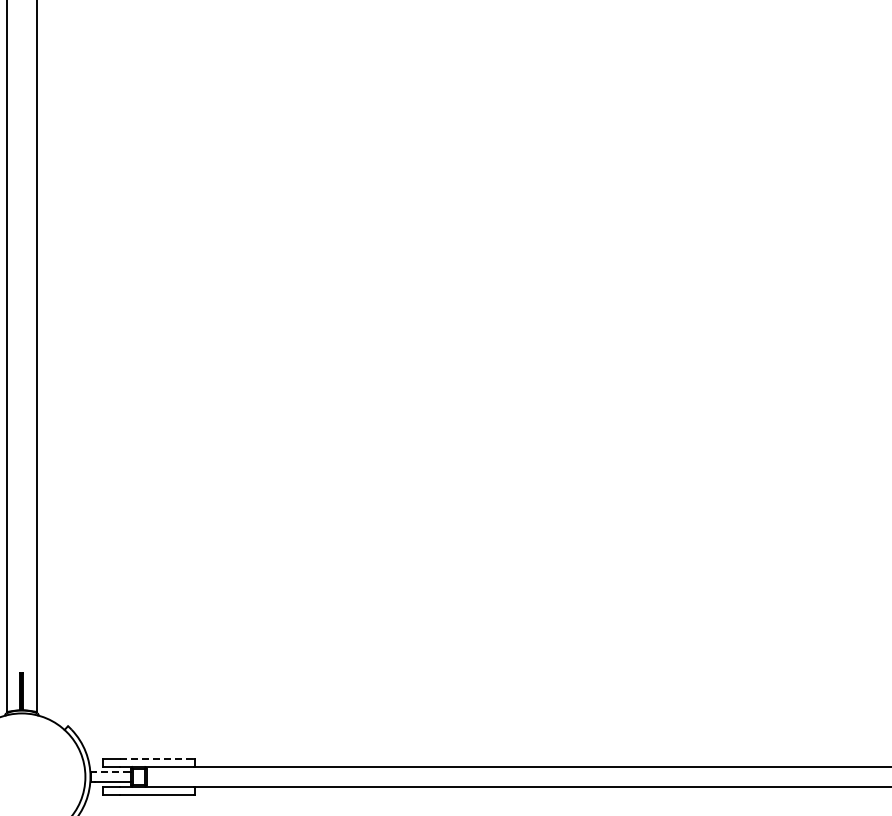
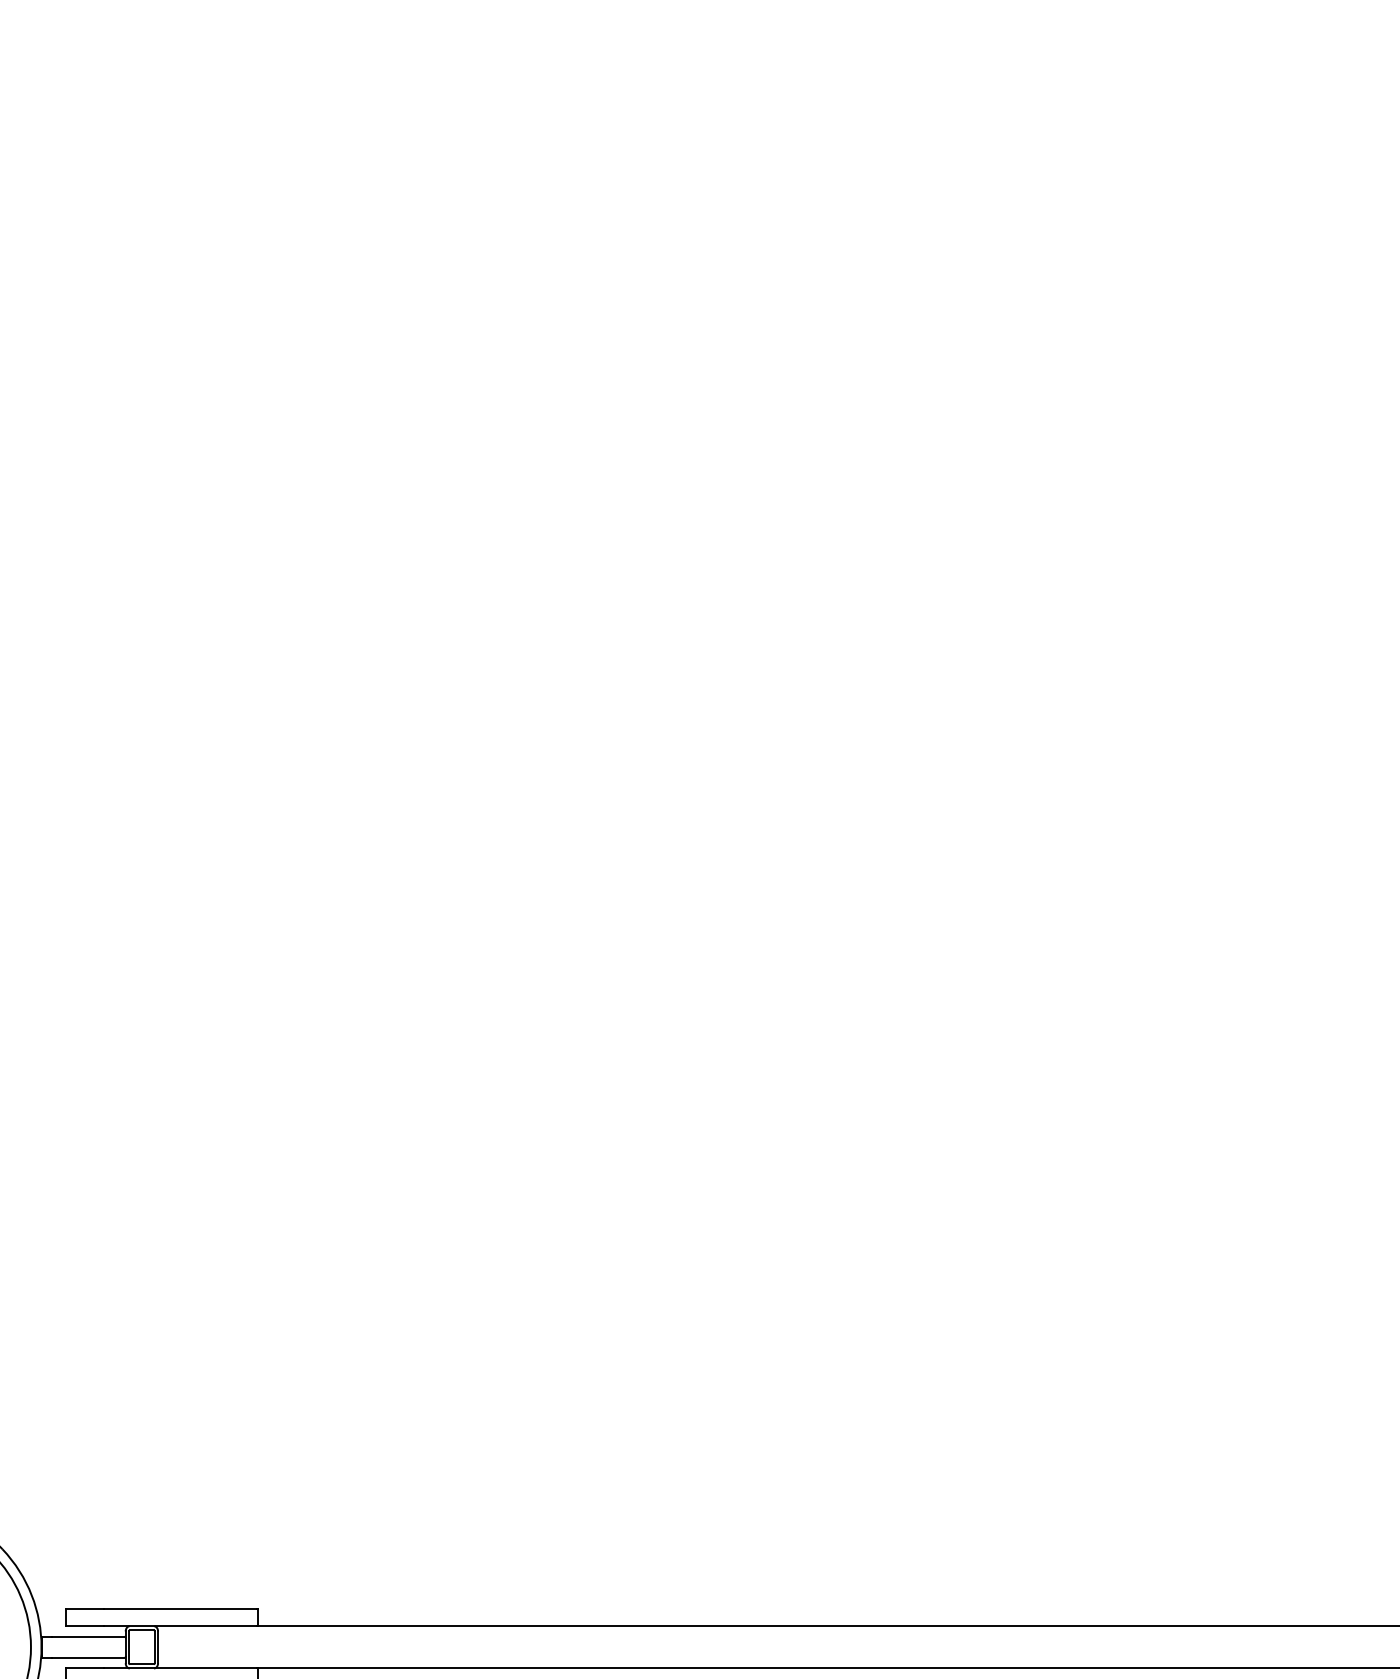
line: (157, 758) -> (180, 1608), dashed -> solid
line: (112, 771) -> (87, 1635), dashed -> solid

